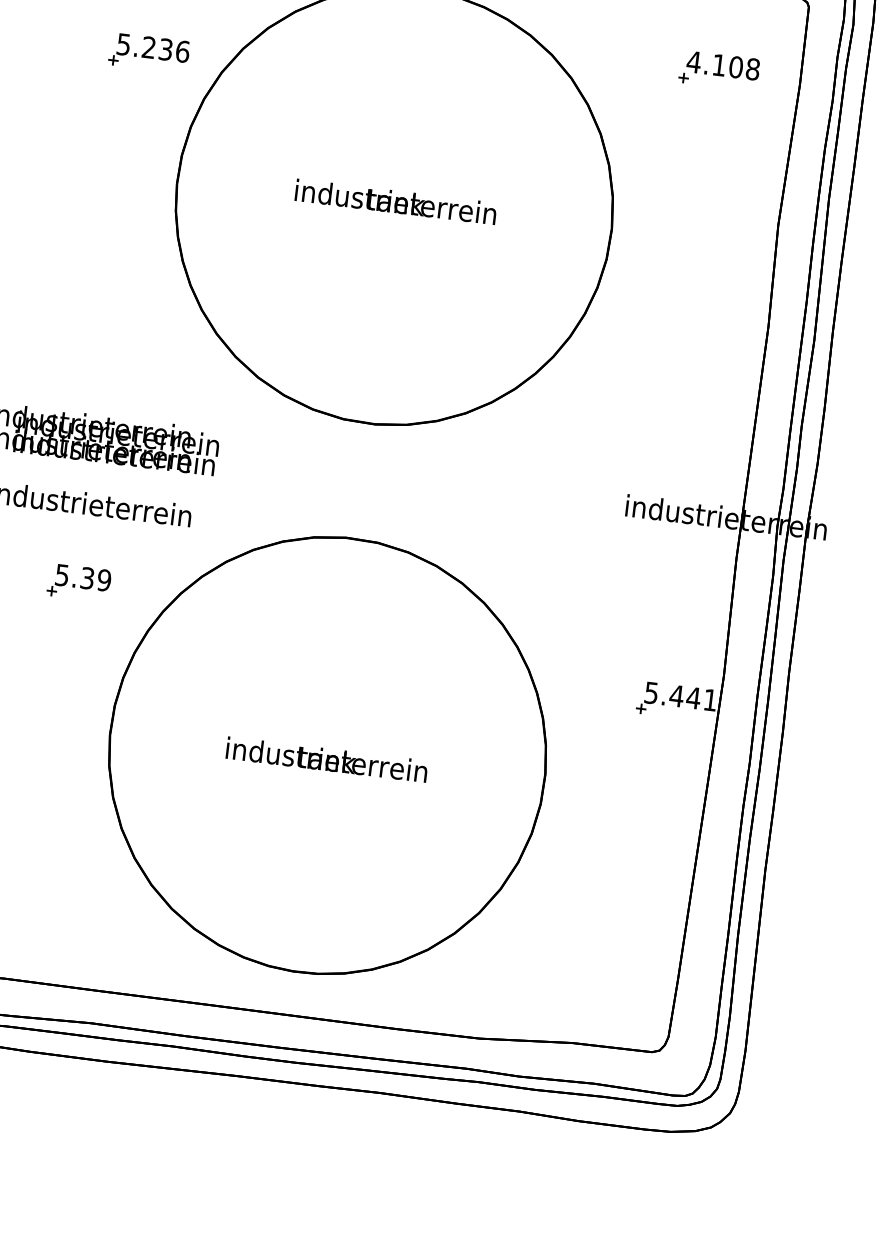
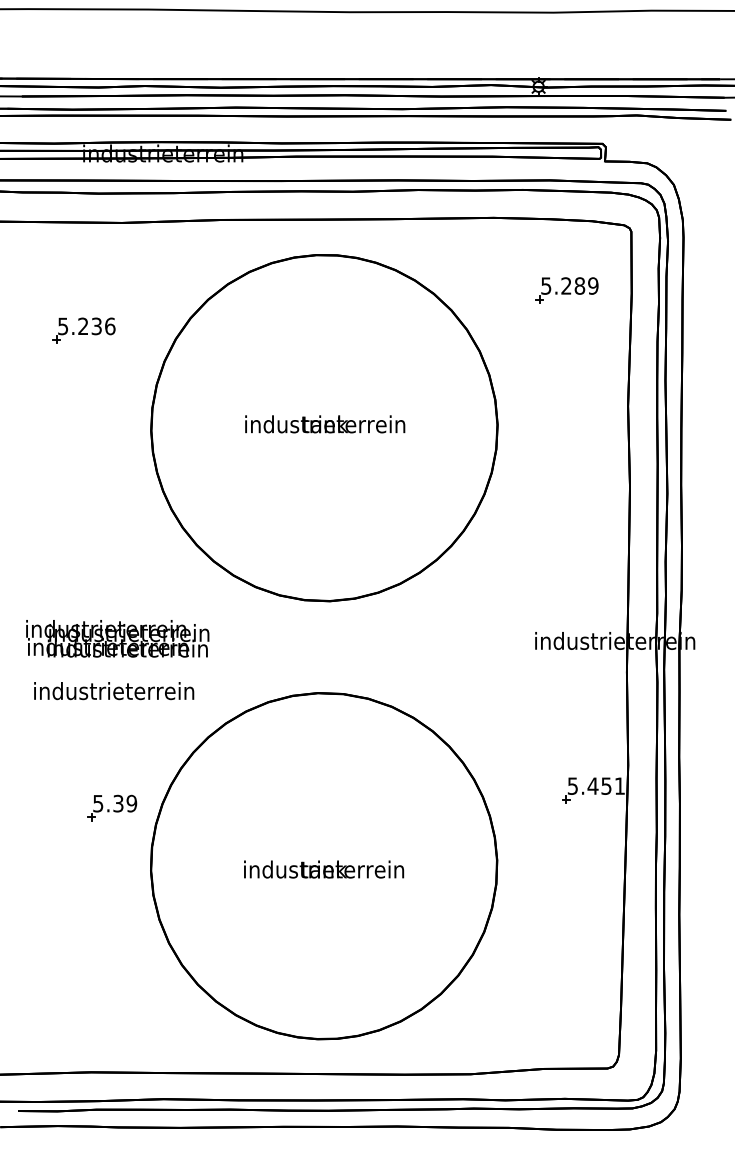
part: (148, 52) -> (83, 330), moved
text: (723, 65) -> (569, 285), 4.108 -> 5.289
part: (79, 582) -> (112, 807), moved
text: (693, 697) -> (606, 785), 5.441 -> 5.451

